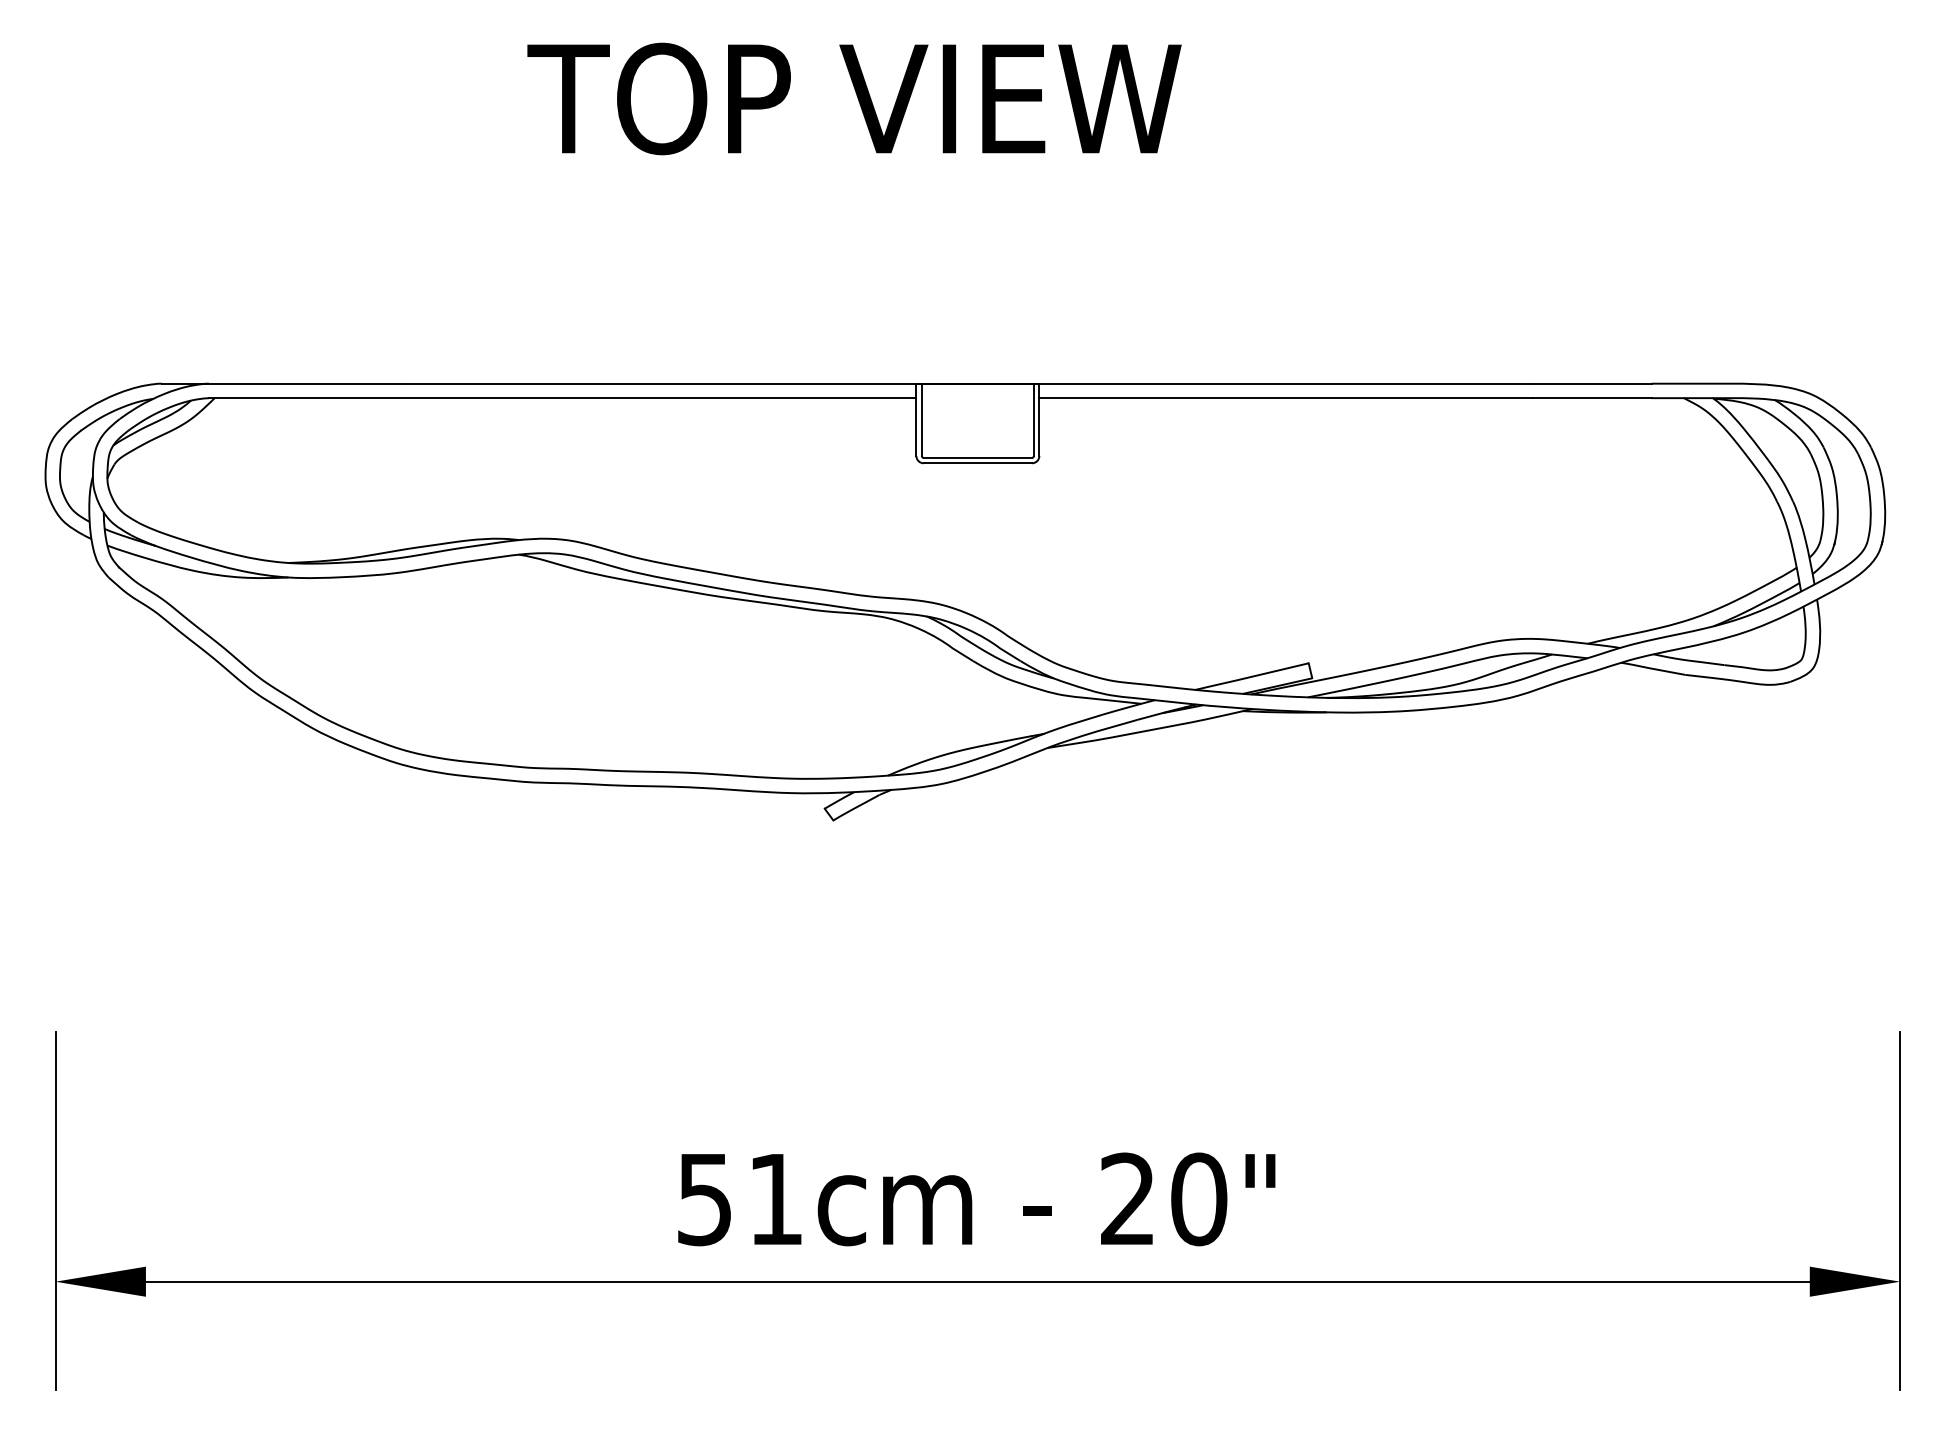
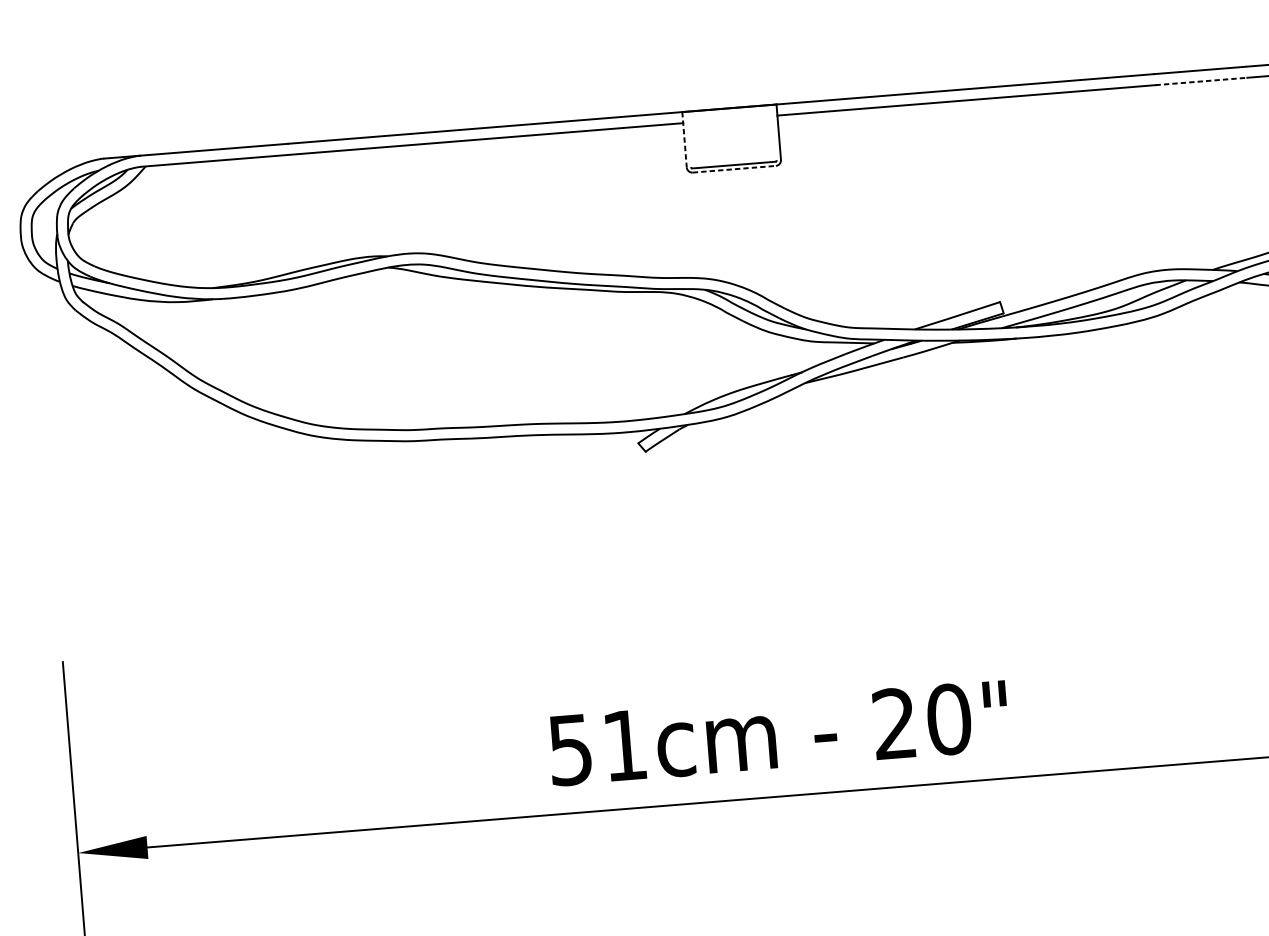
line: (1592, 398) -> (1201, 81), solid -> dashed
line: (921, 419) -> (688, 139), removed
line: (1033, 419) -> (774, 132), removed
line: (916, 420) -> (684, 140), solid -> dashed
line: (978, 463) -> (734, 169), solid -> dashed

